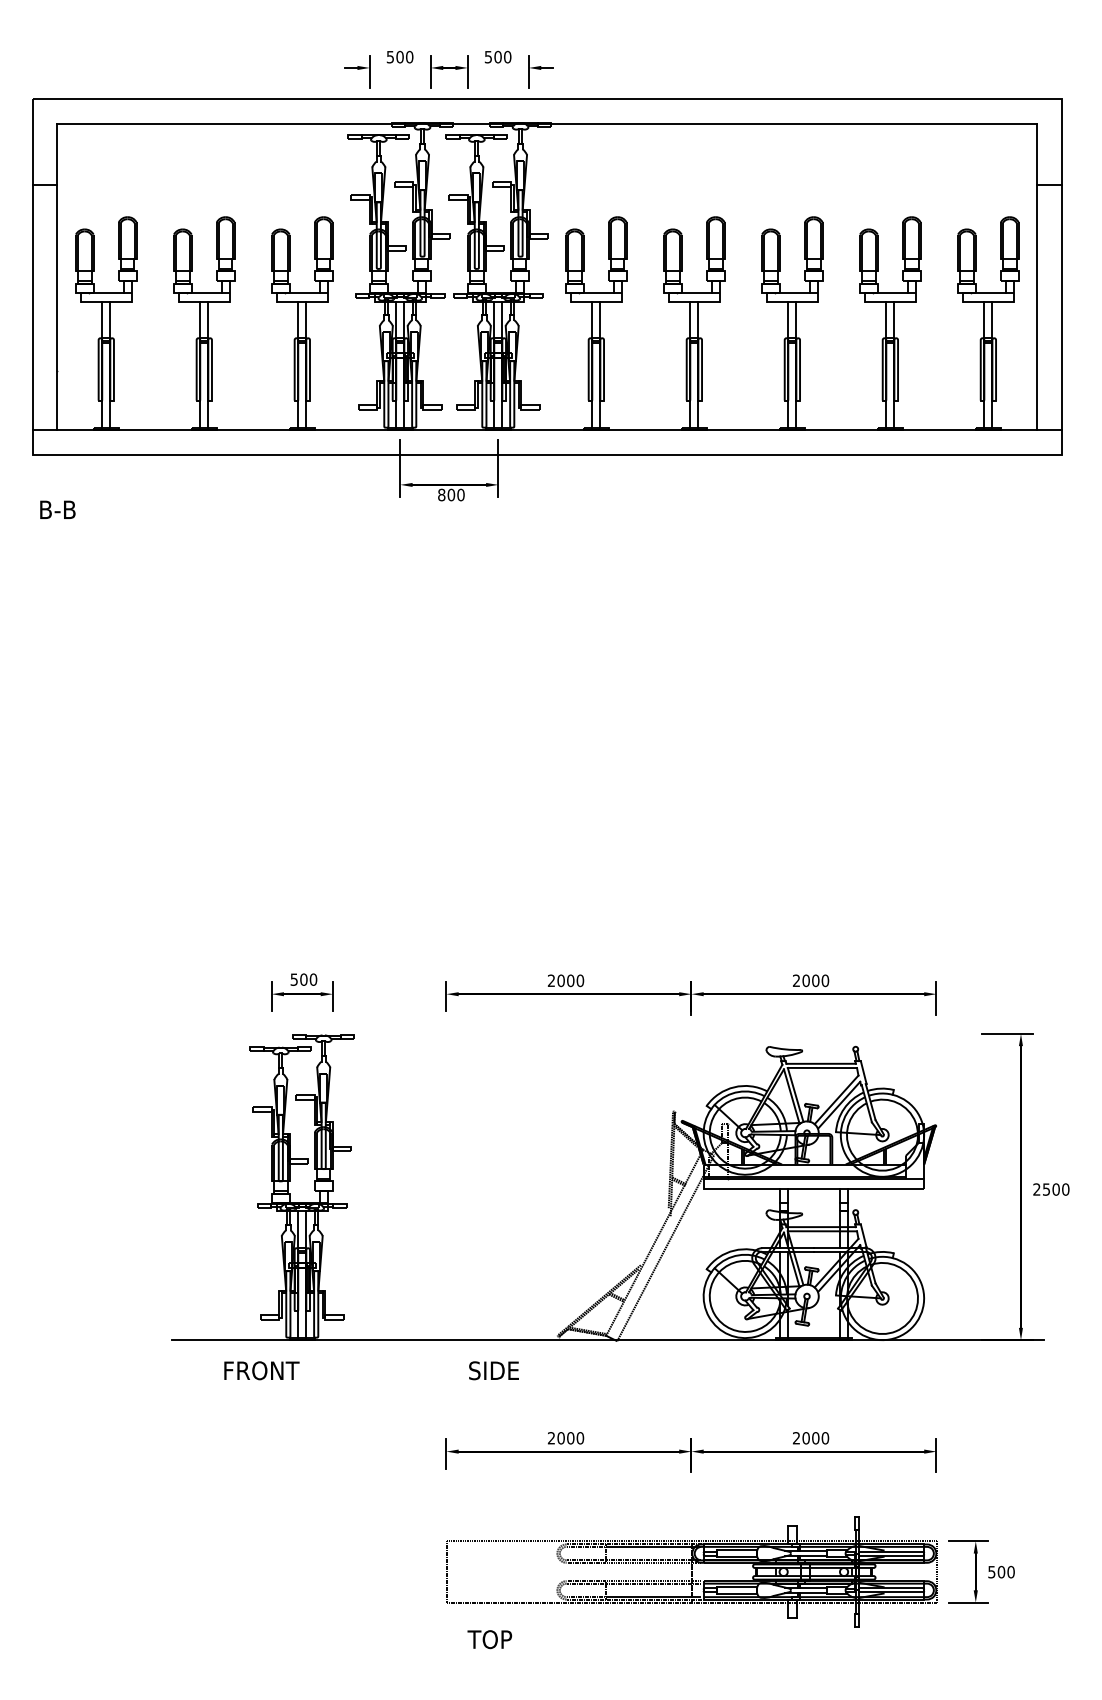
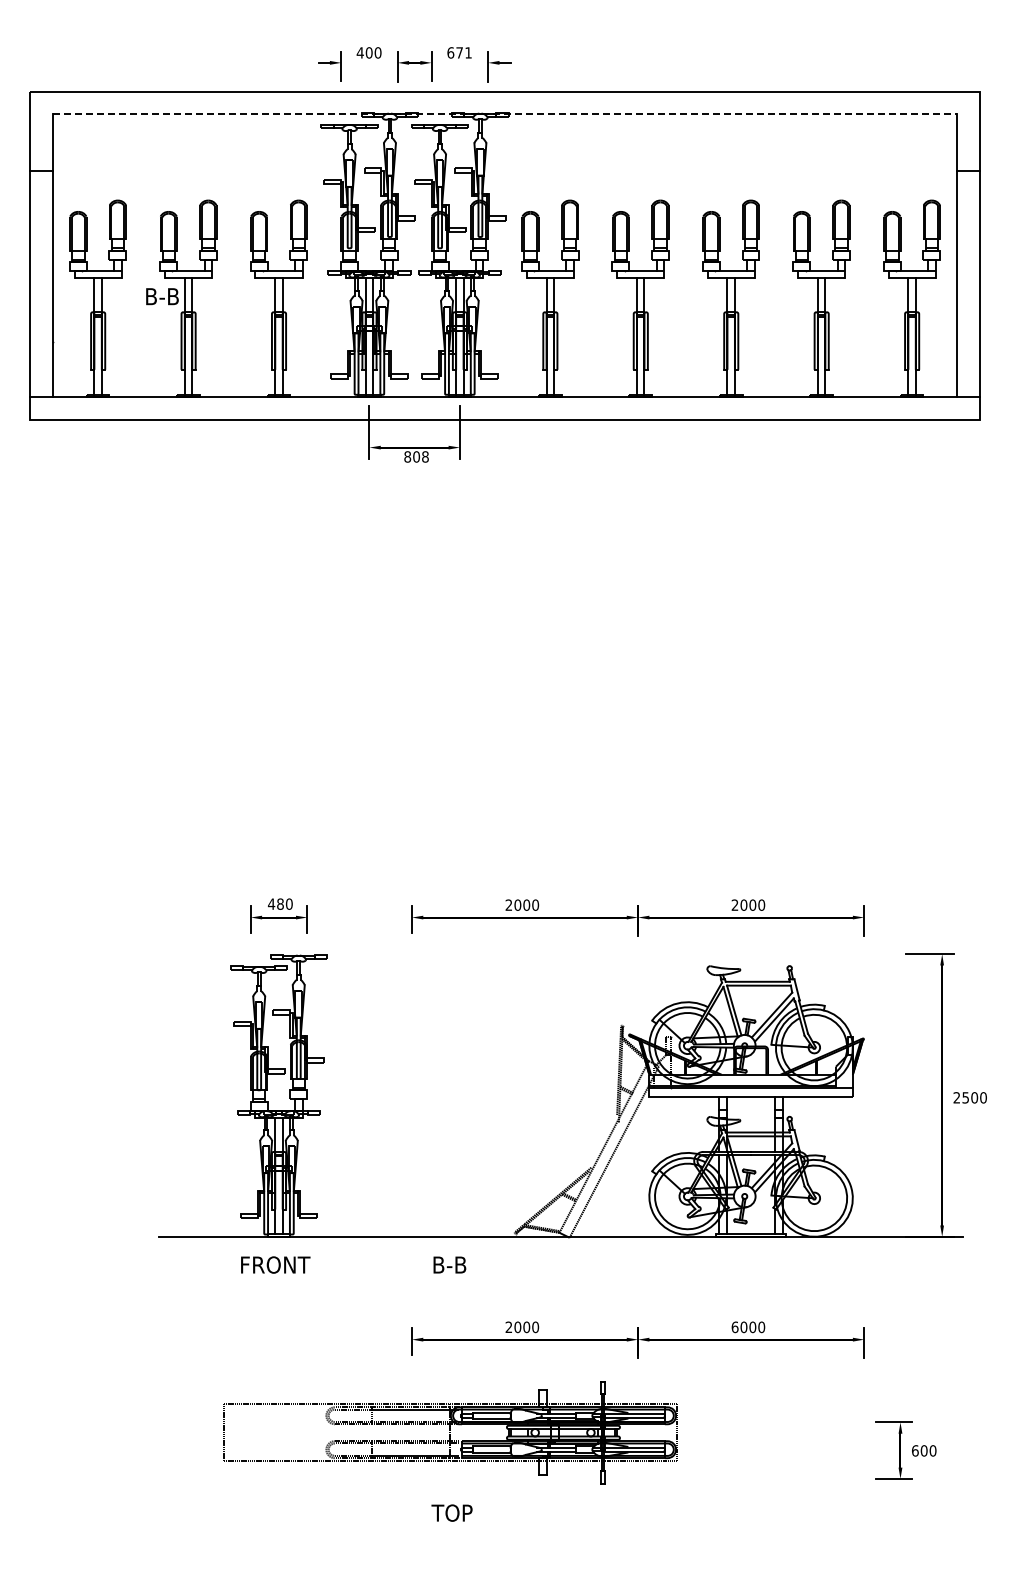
text: (389, 56) -> (359, 52), 500 -> 400
text: (497, 56) -> (459, 52), 500 -> 671
line: (547, 123) -> (505, 114), solid -> dashed
text: (461, 494) -> (425, 456), 800 -> 808
text: (57, 509) -> (162, 296), moved
text: (298, 978) -> (275, 903), 500 -> 480
text: (261, 1370) -> (275, 1264), moved
text: (493, 1370) -> (455, 1264), SIDE -> B-B
text: (795, 1438) -> (734, 1327), 2000 -> 6000
part: (691, 1571) -> (450, 1432), moved
text: (992, 1571) -> (915, 1450), 500 -> 600

